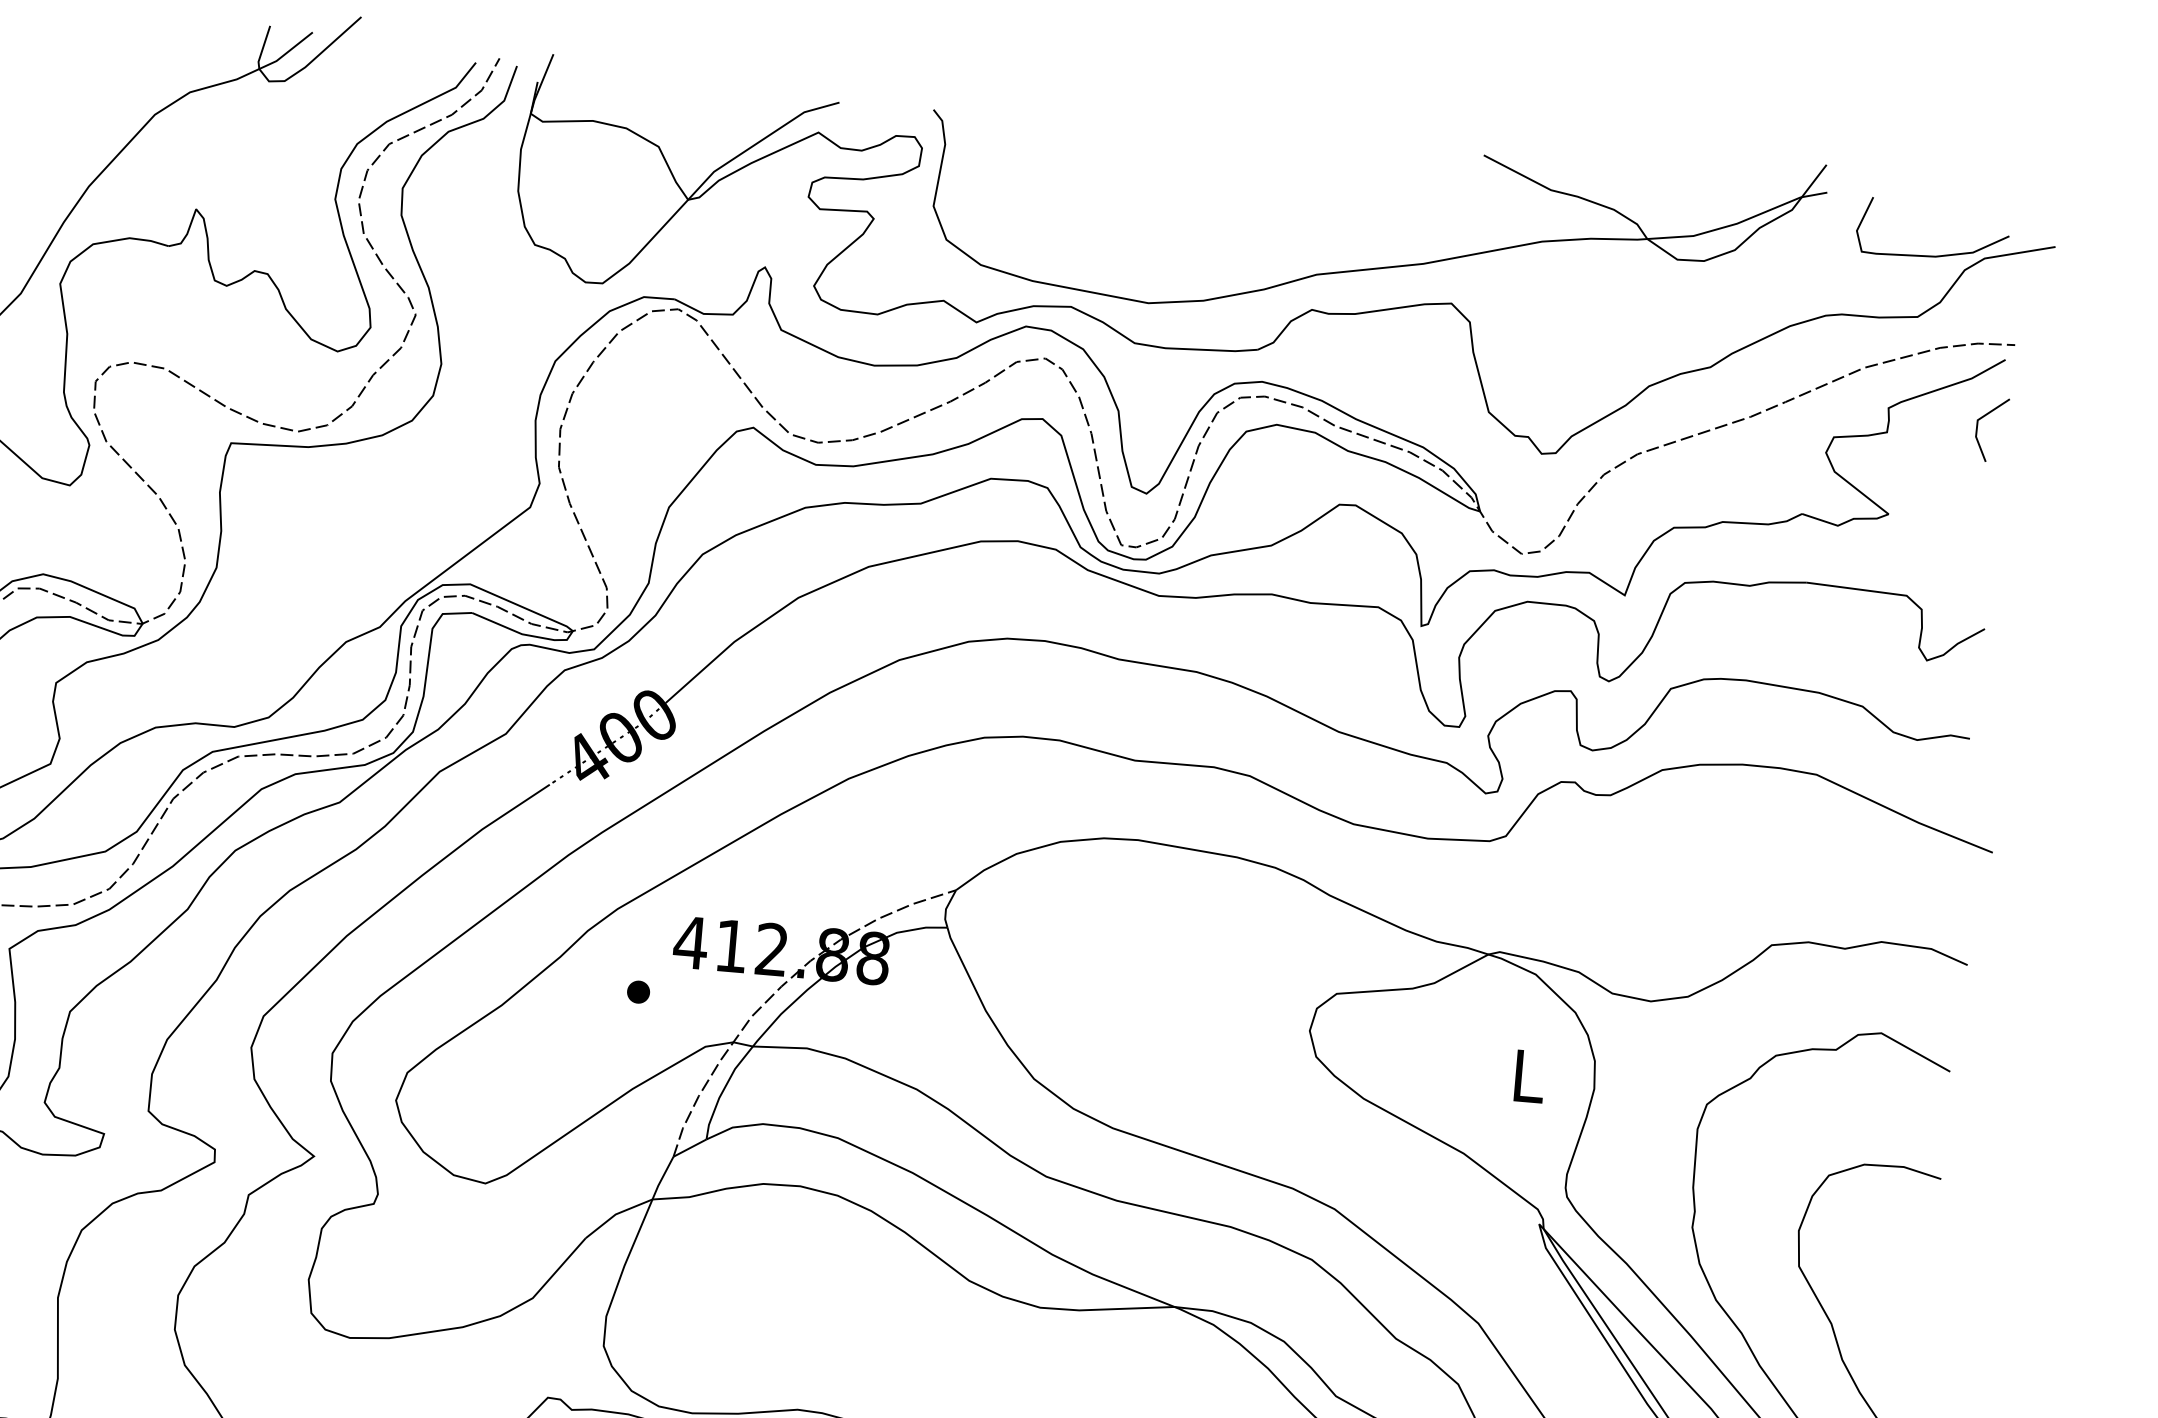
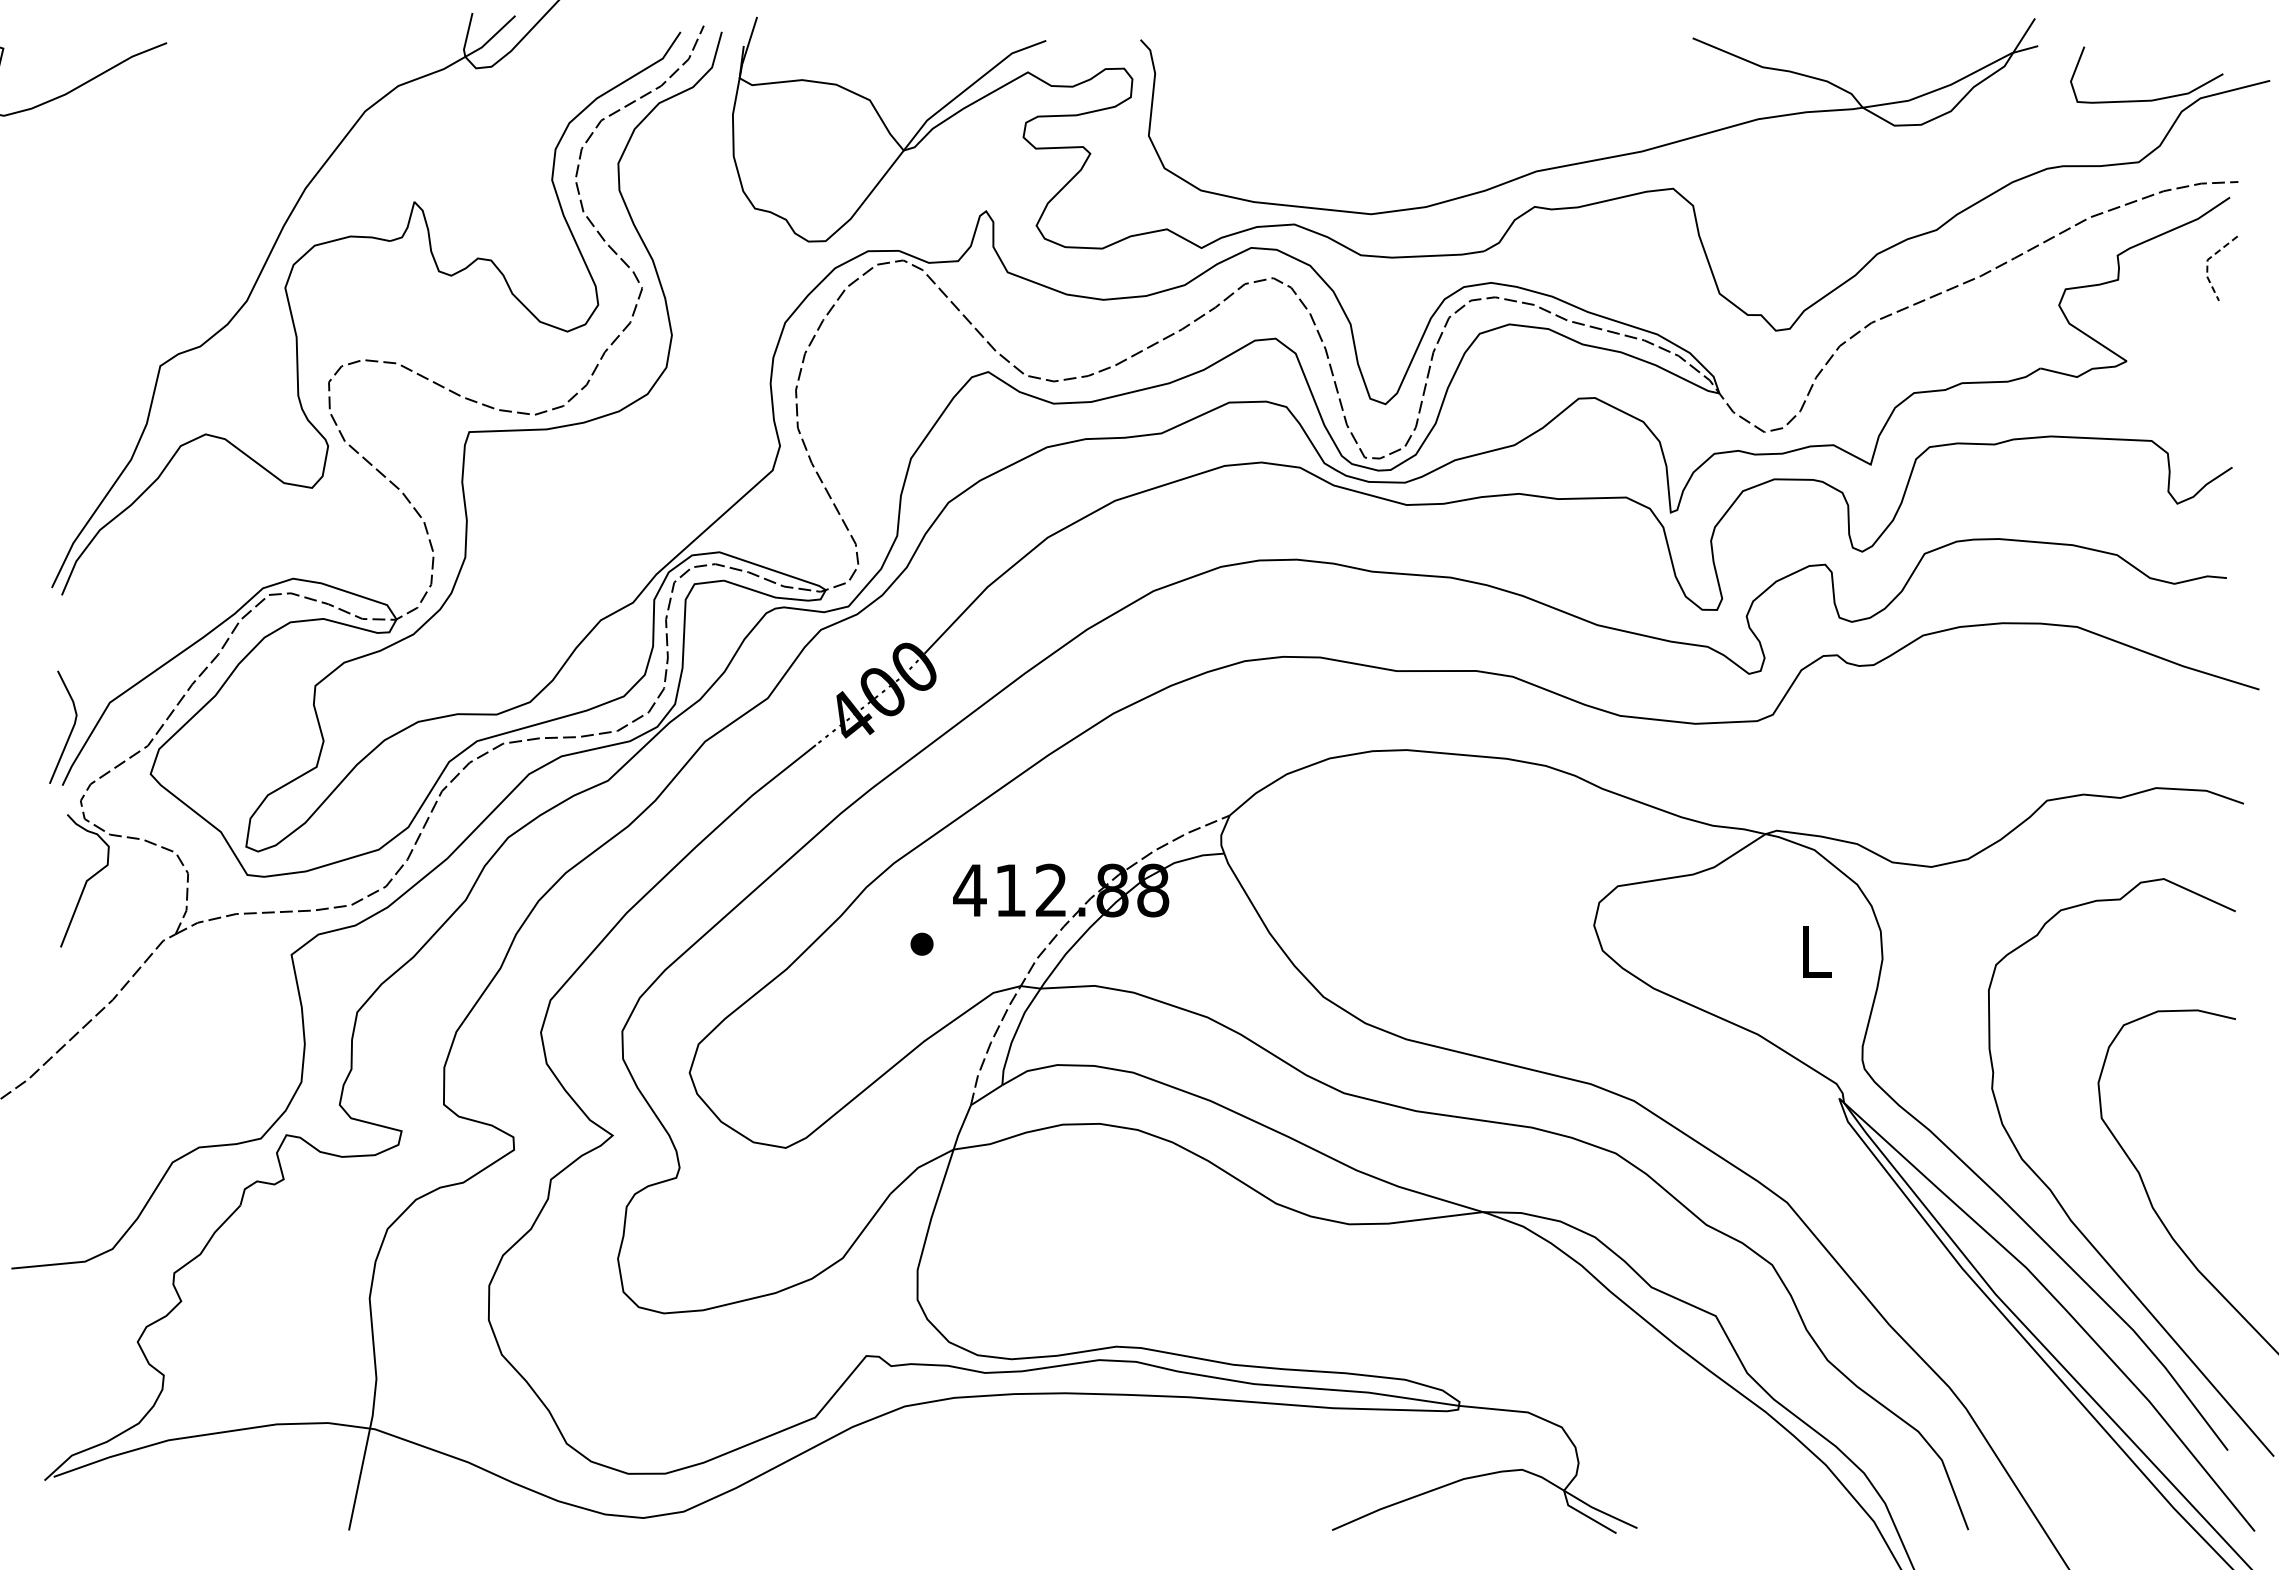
line: (1977, 422) -> (2207, 262), solid -> dashed

